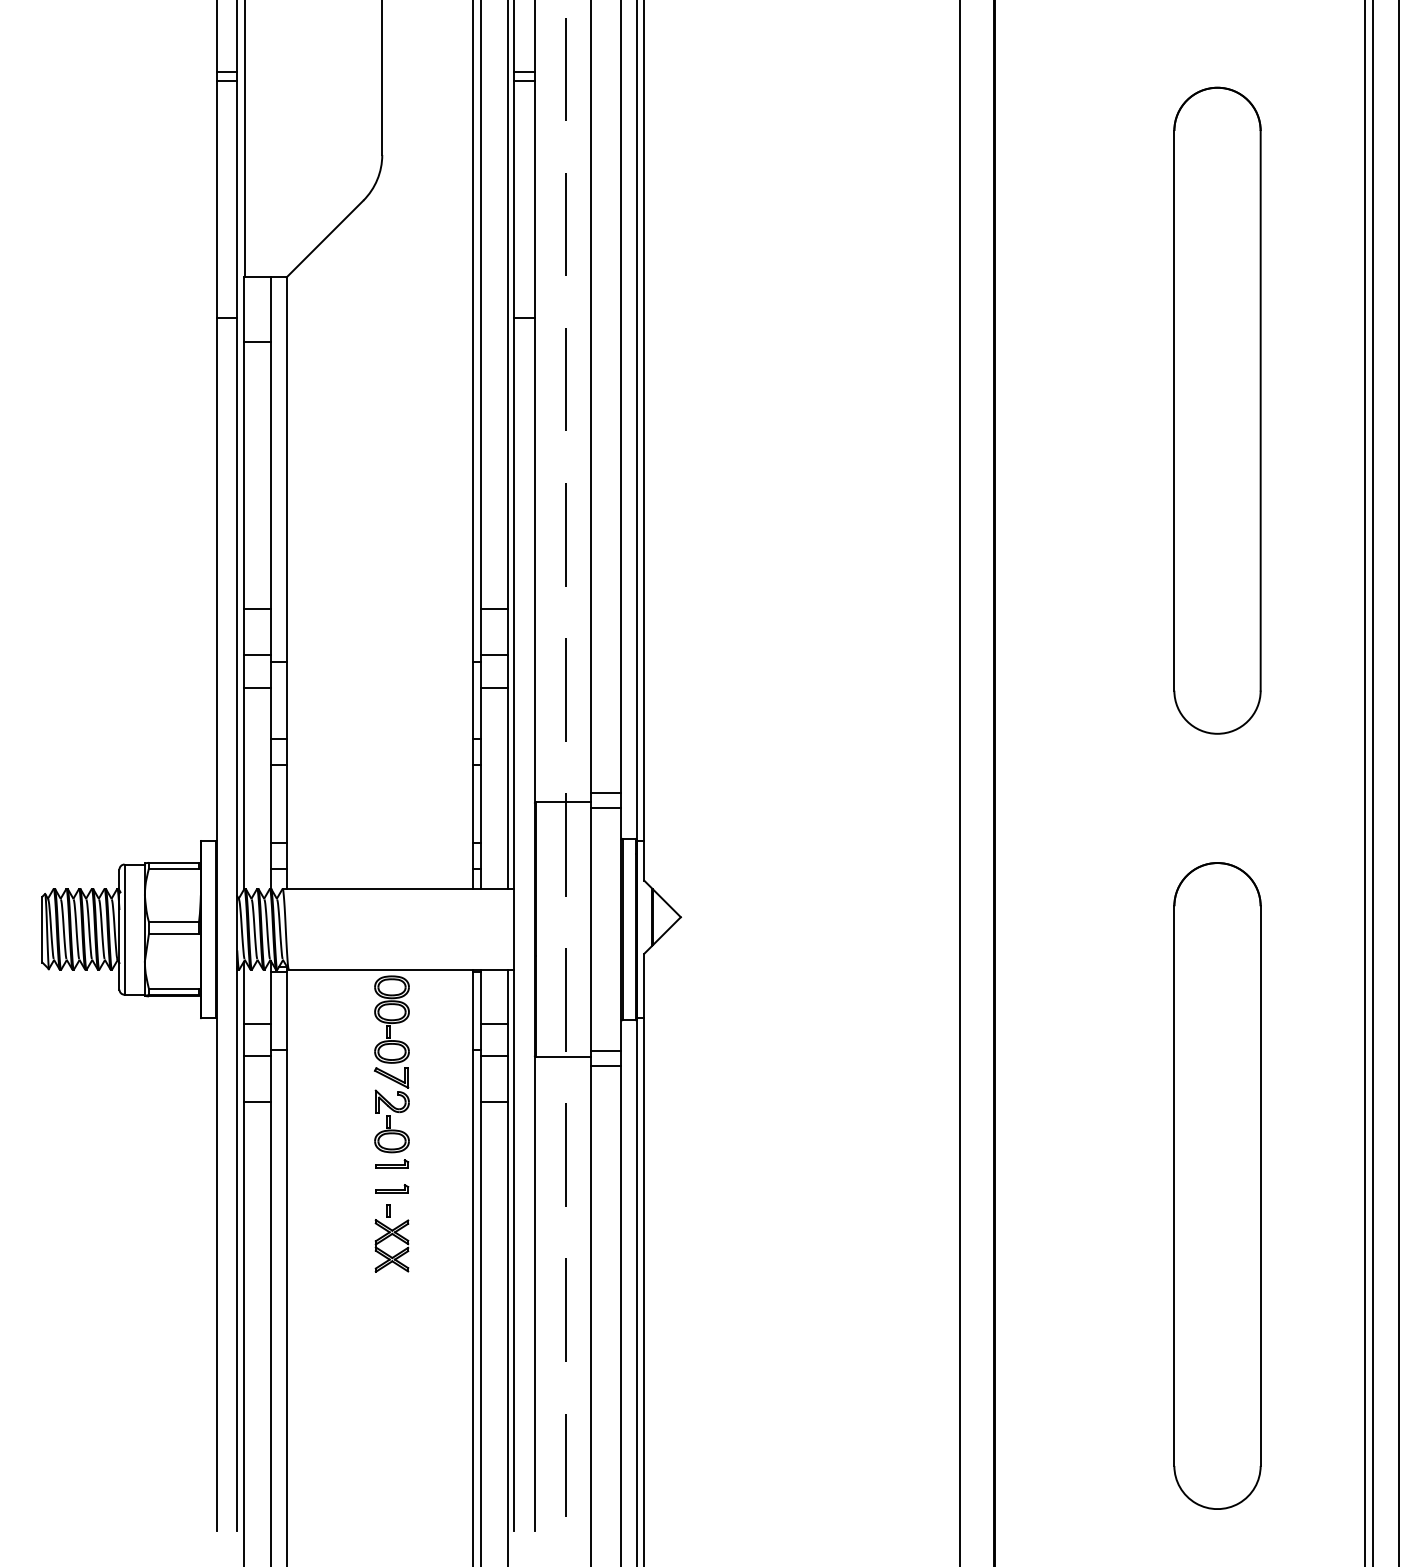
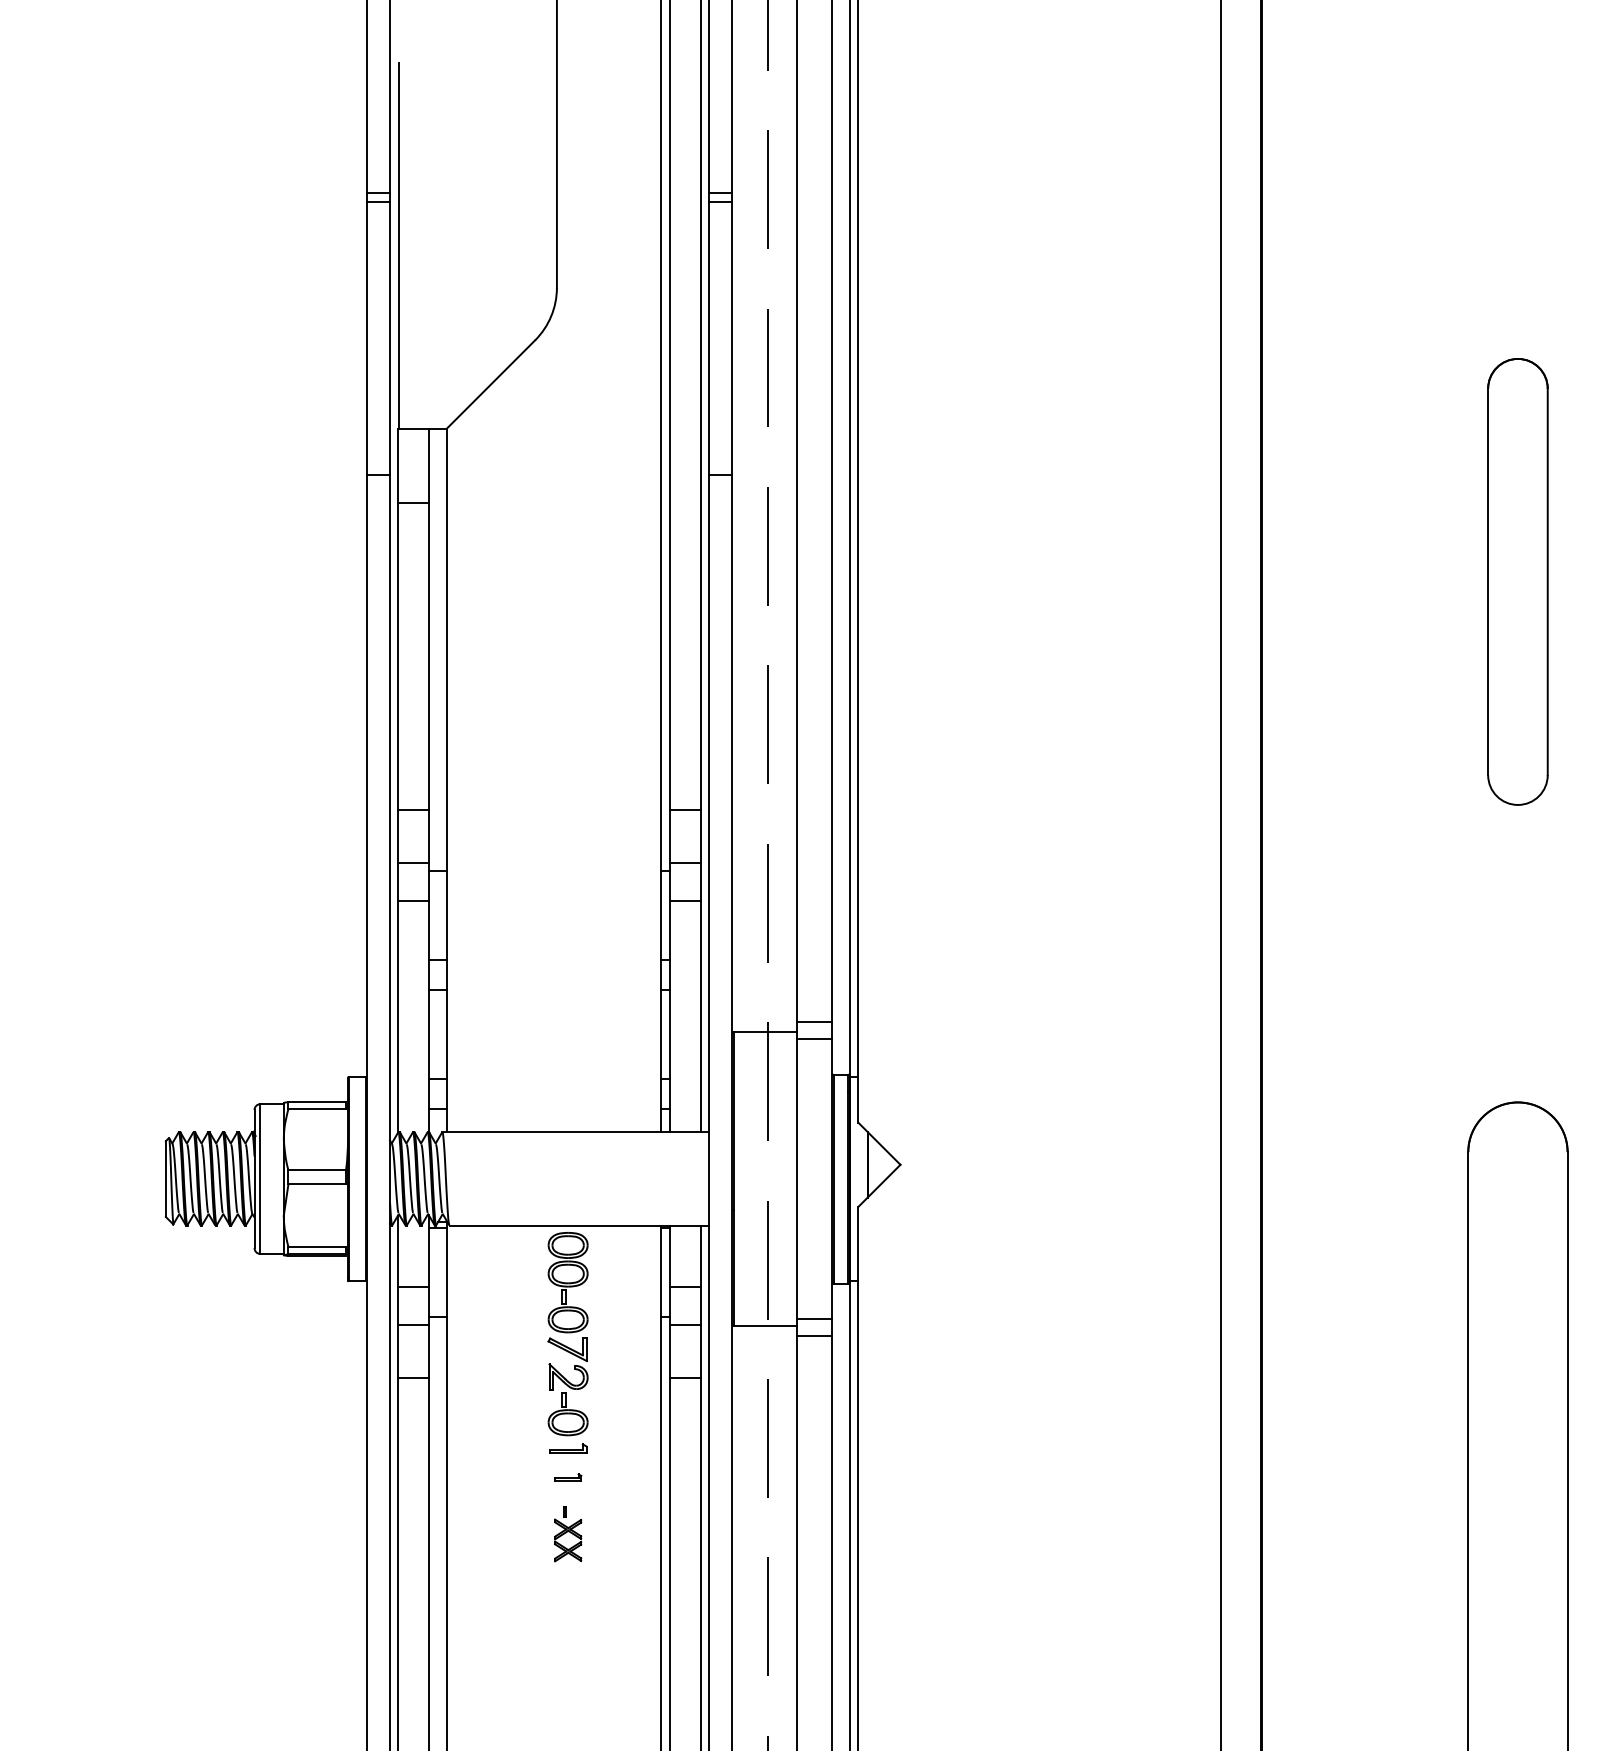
part: (1217, 410) -> (1517, 581), size x0.6
part: (392, 1188) -> (568, 1476), size x0.7
part: (391, 1238) -> (567, 1534), size x0.7

